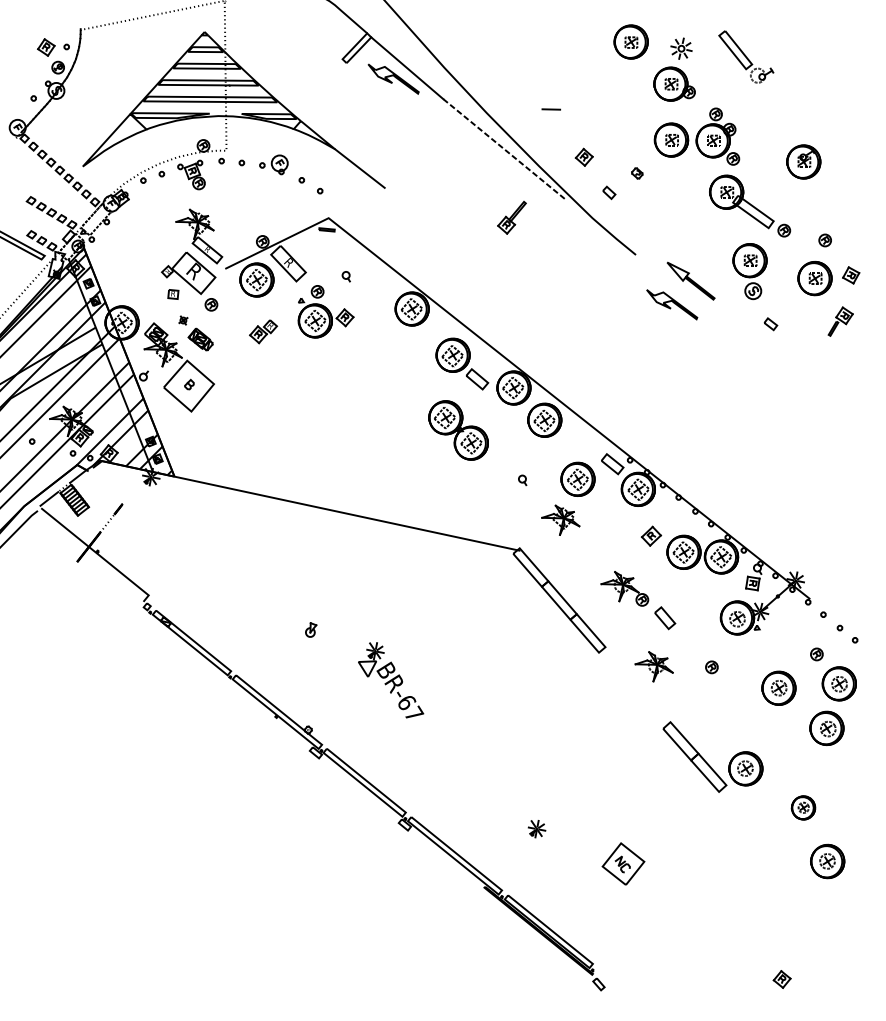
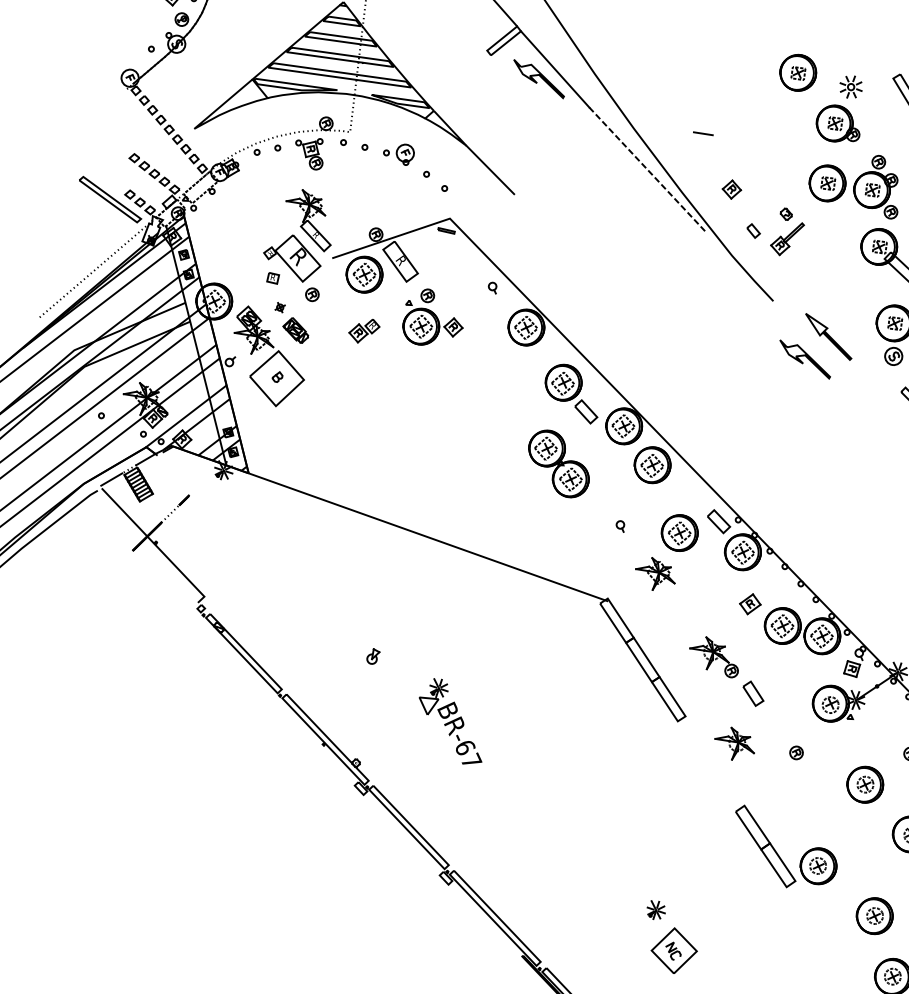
part: (511, 217) -> (786, 238), moved
part: (345, 276) -> (491, 287), moved
part: (803, 807) -> (874, 915), size x1.43
part: (536, 829) -> (655, 910), moved

